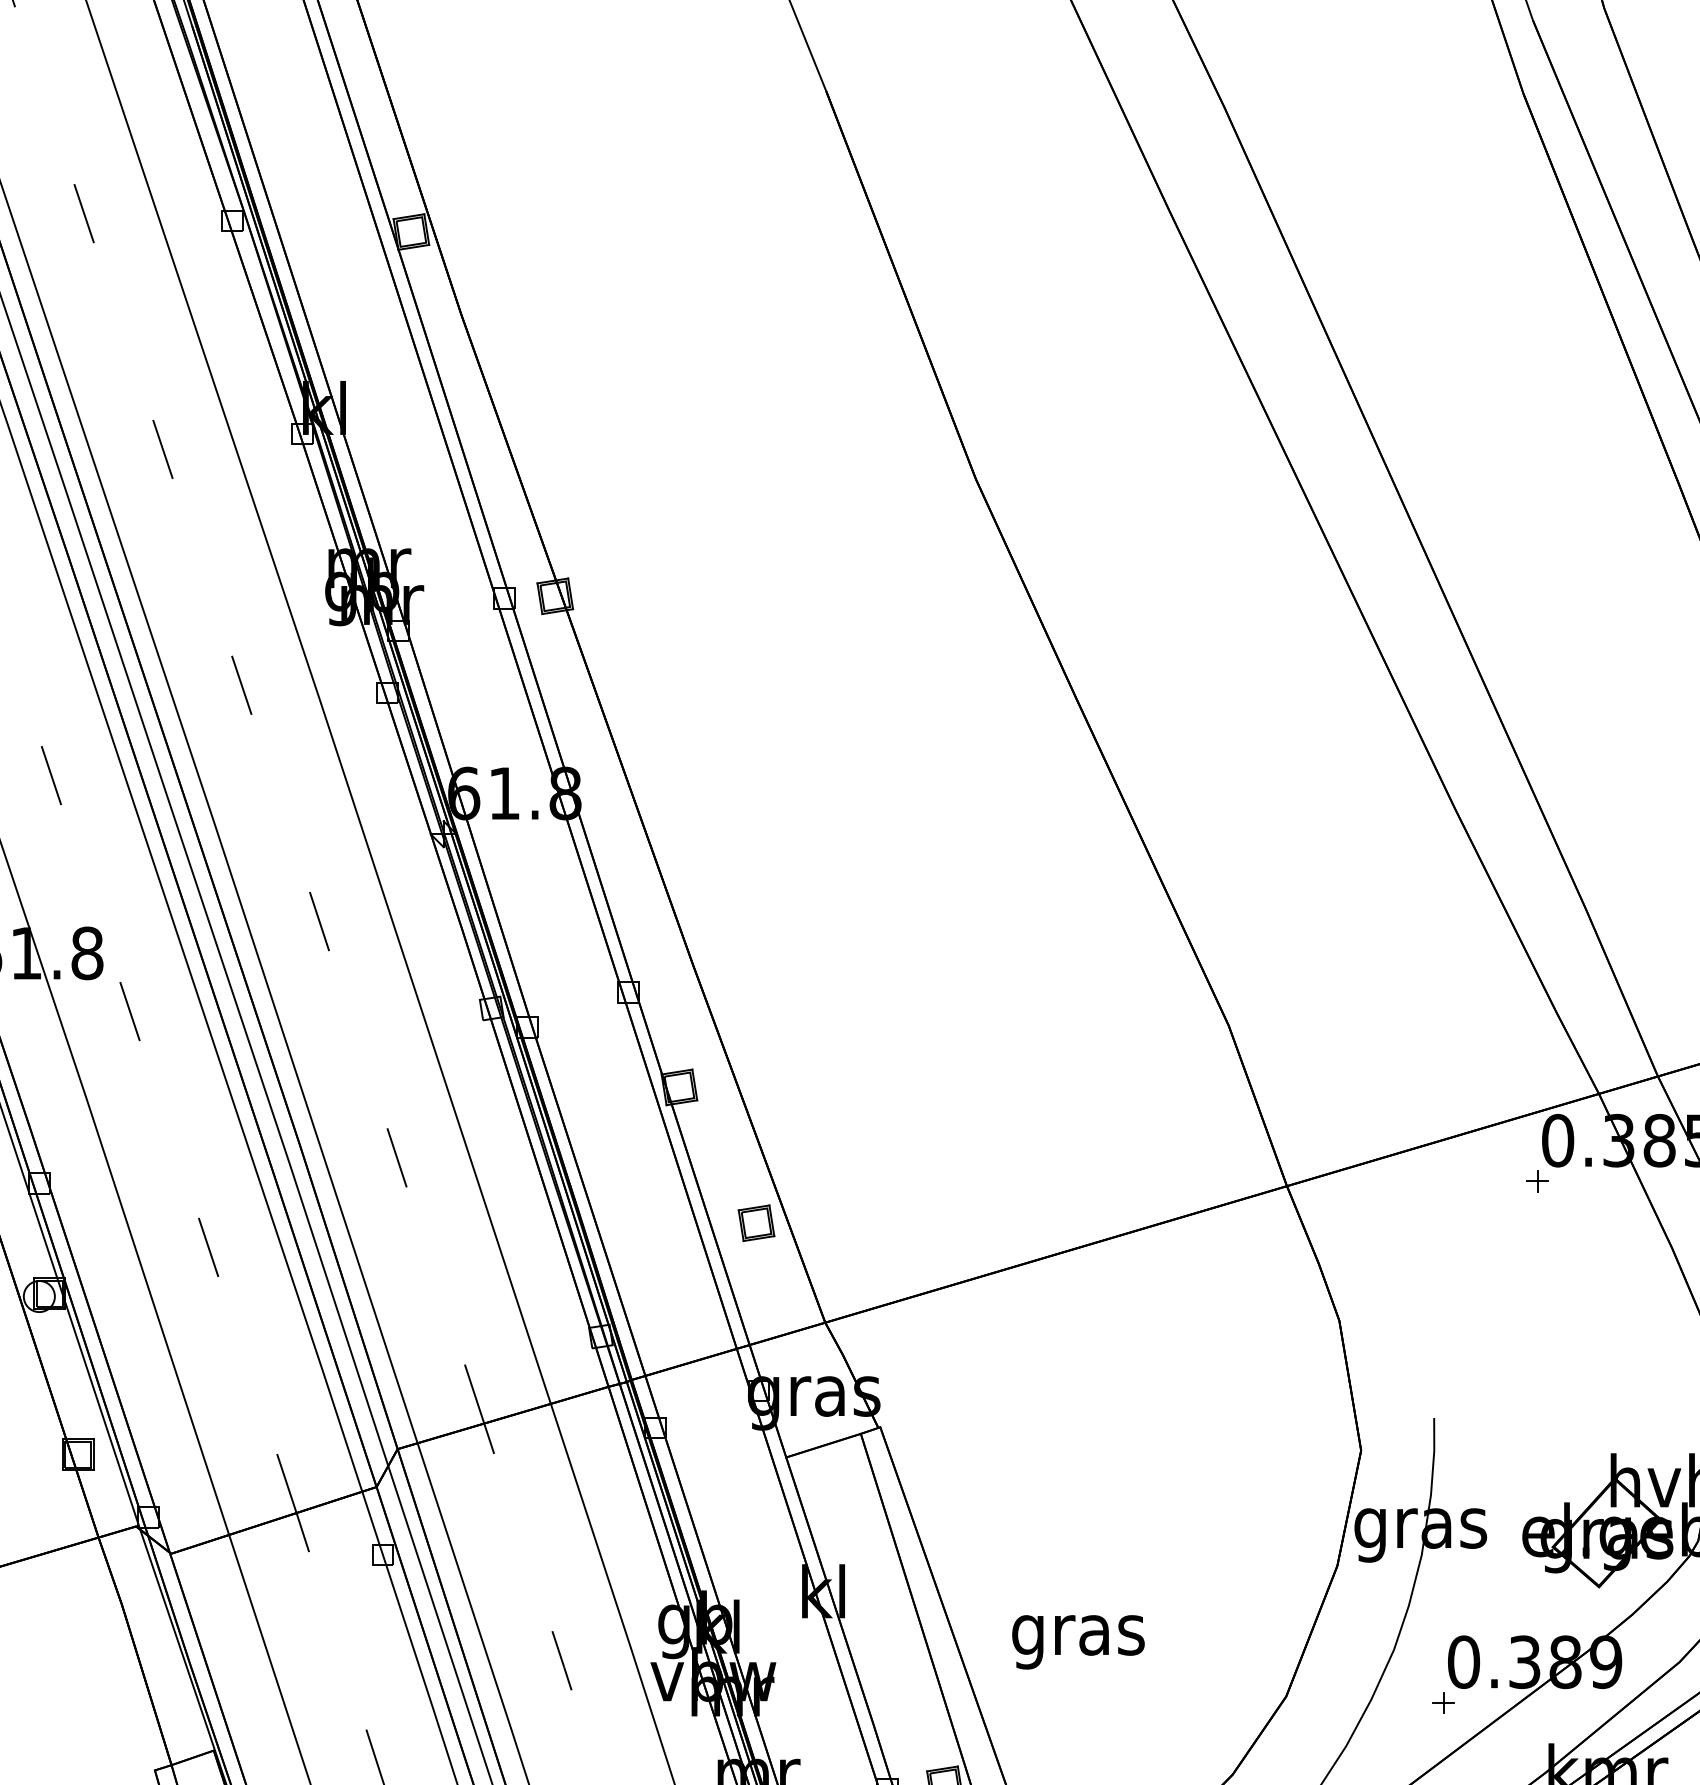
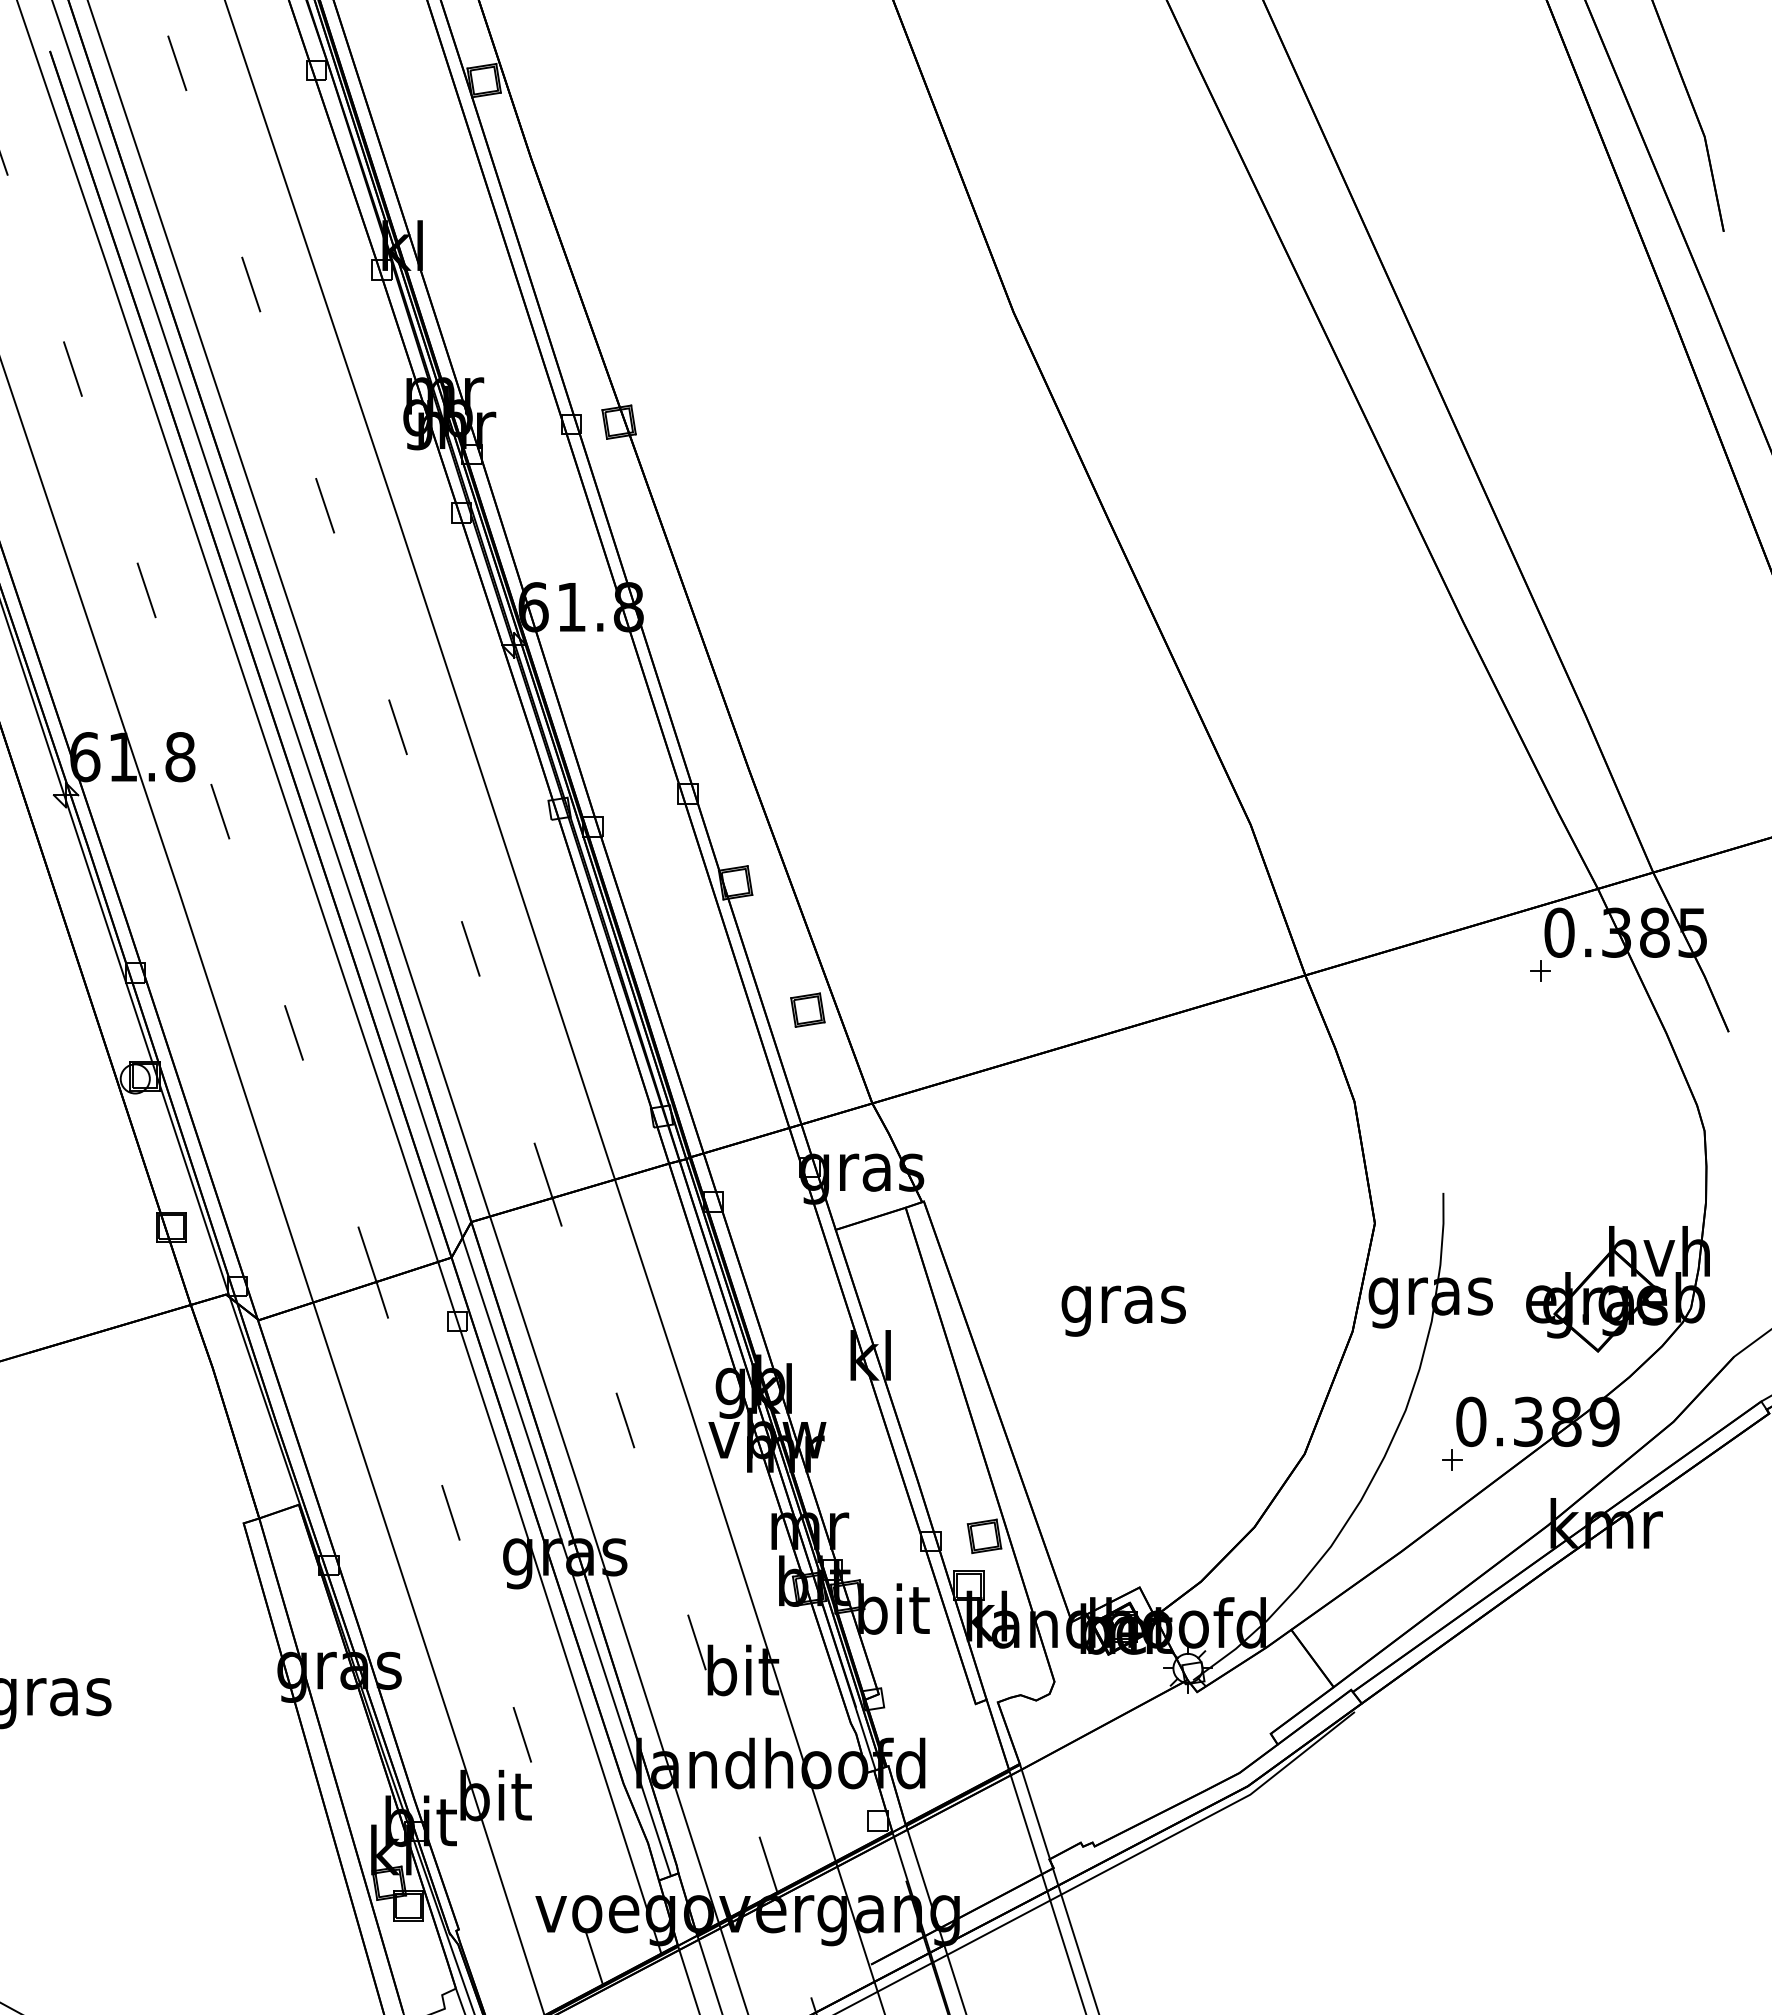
text: (1078, 1641) -> (1123, 1310), moved

